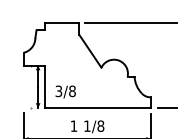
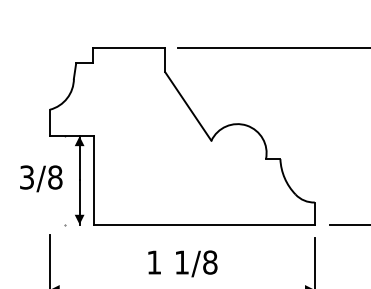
text: (65, 91) -> (40, 177), moved

